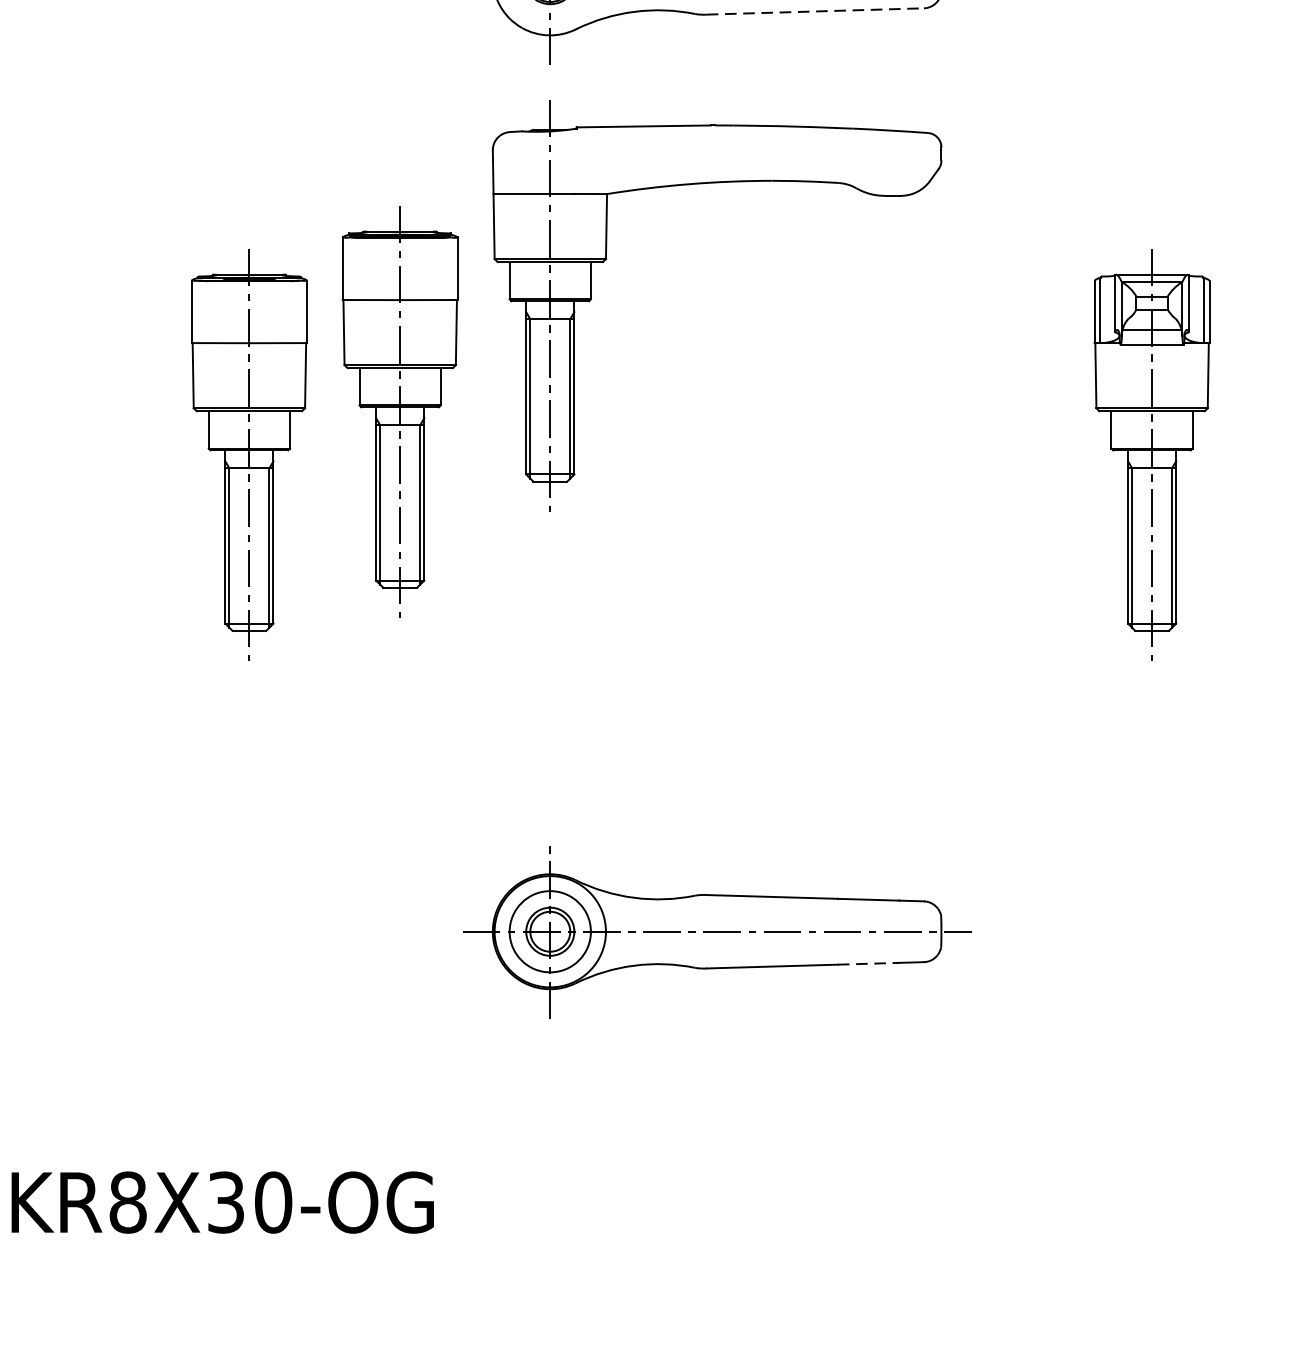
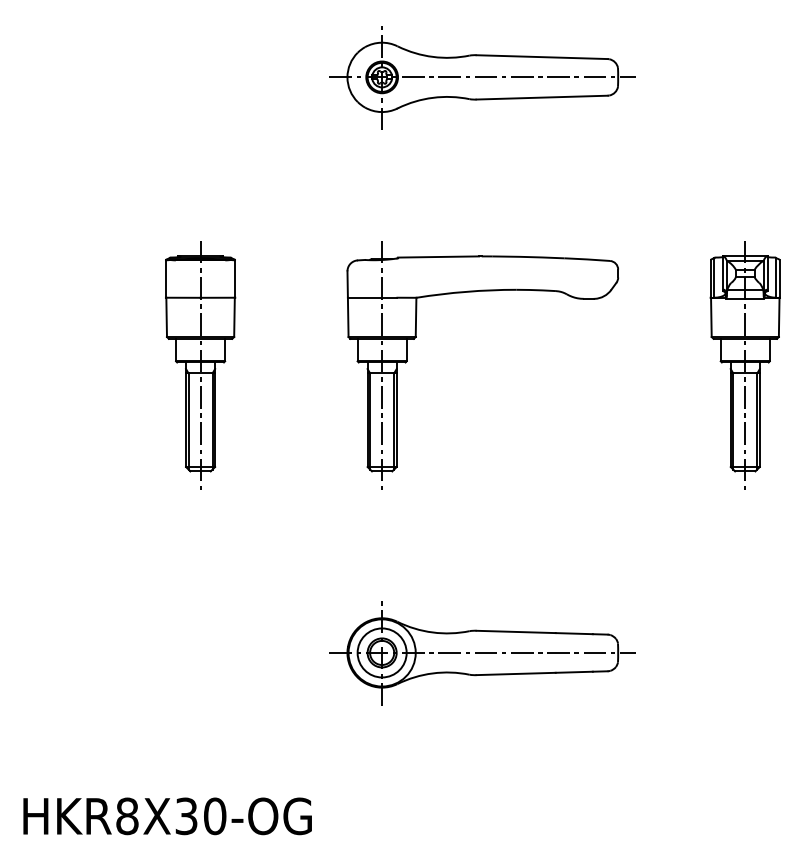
line: (816, 11) -> (542, 97), dashed -> solid
part: (607, 259) -> (416, 337), moved
part: (400, 412) -> (291, 339), removed
line: (869, 964) -> (574, 672), dashed -> solid

